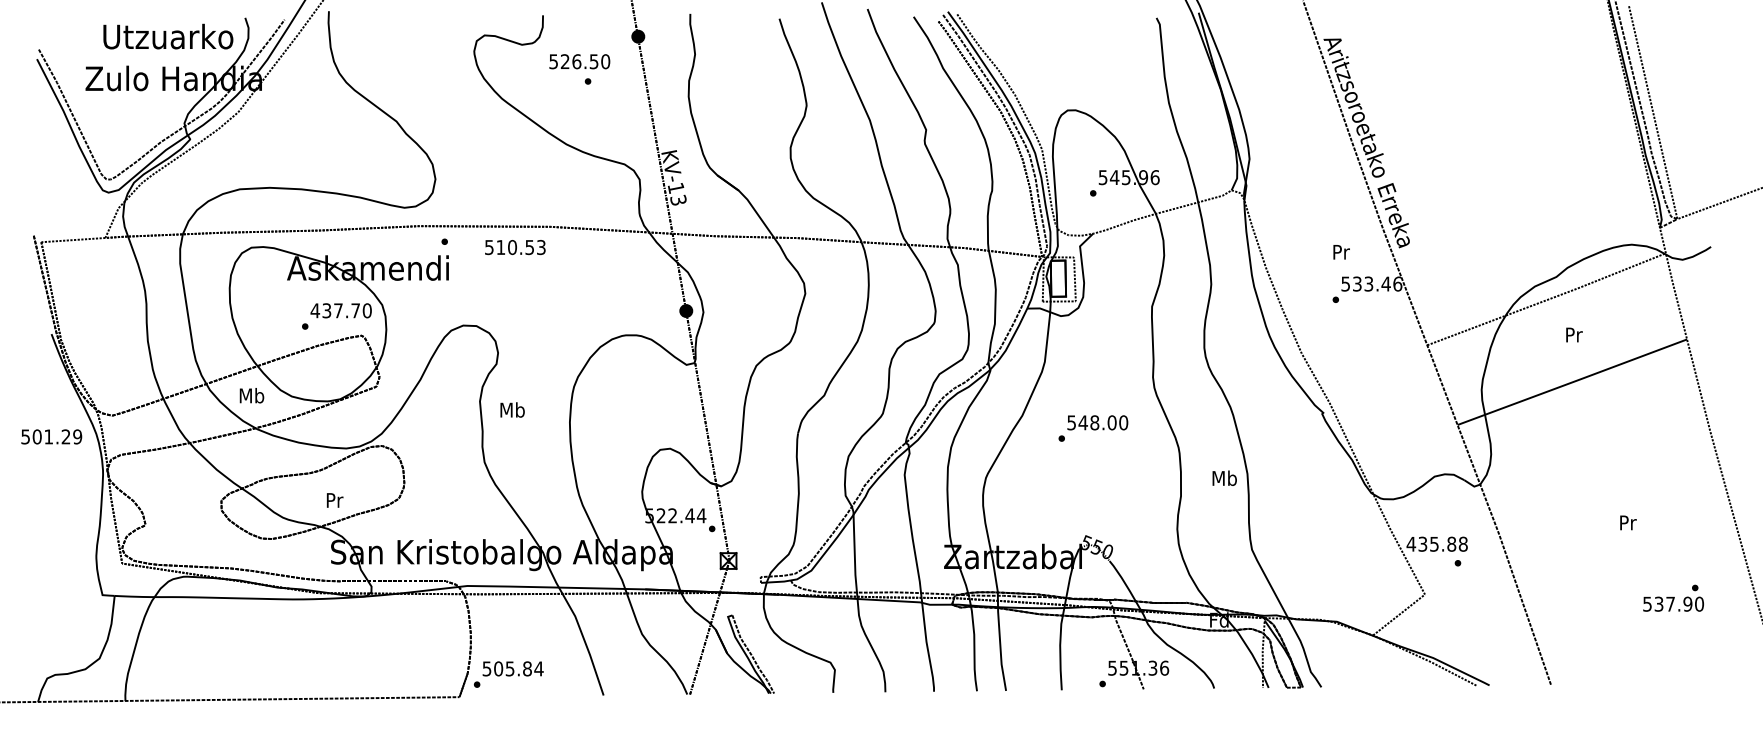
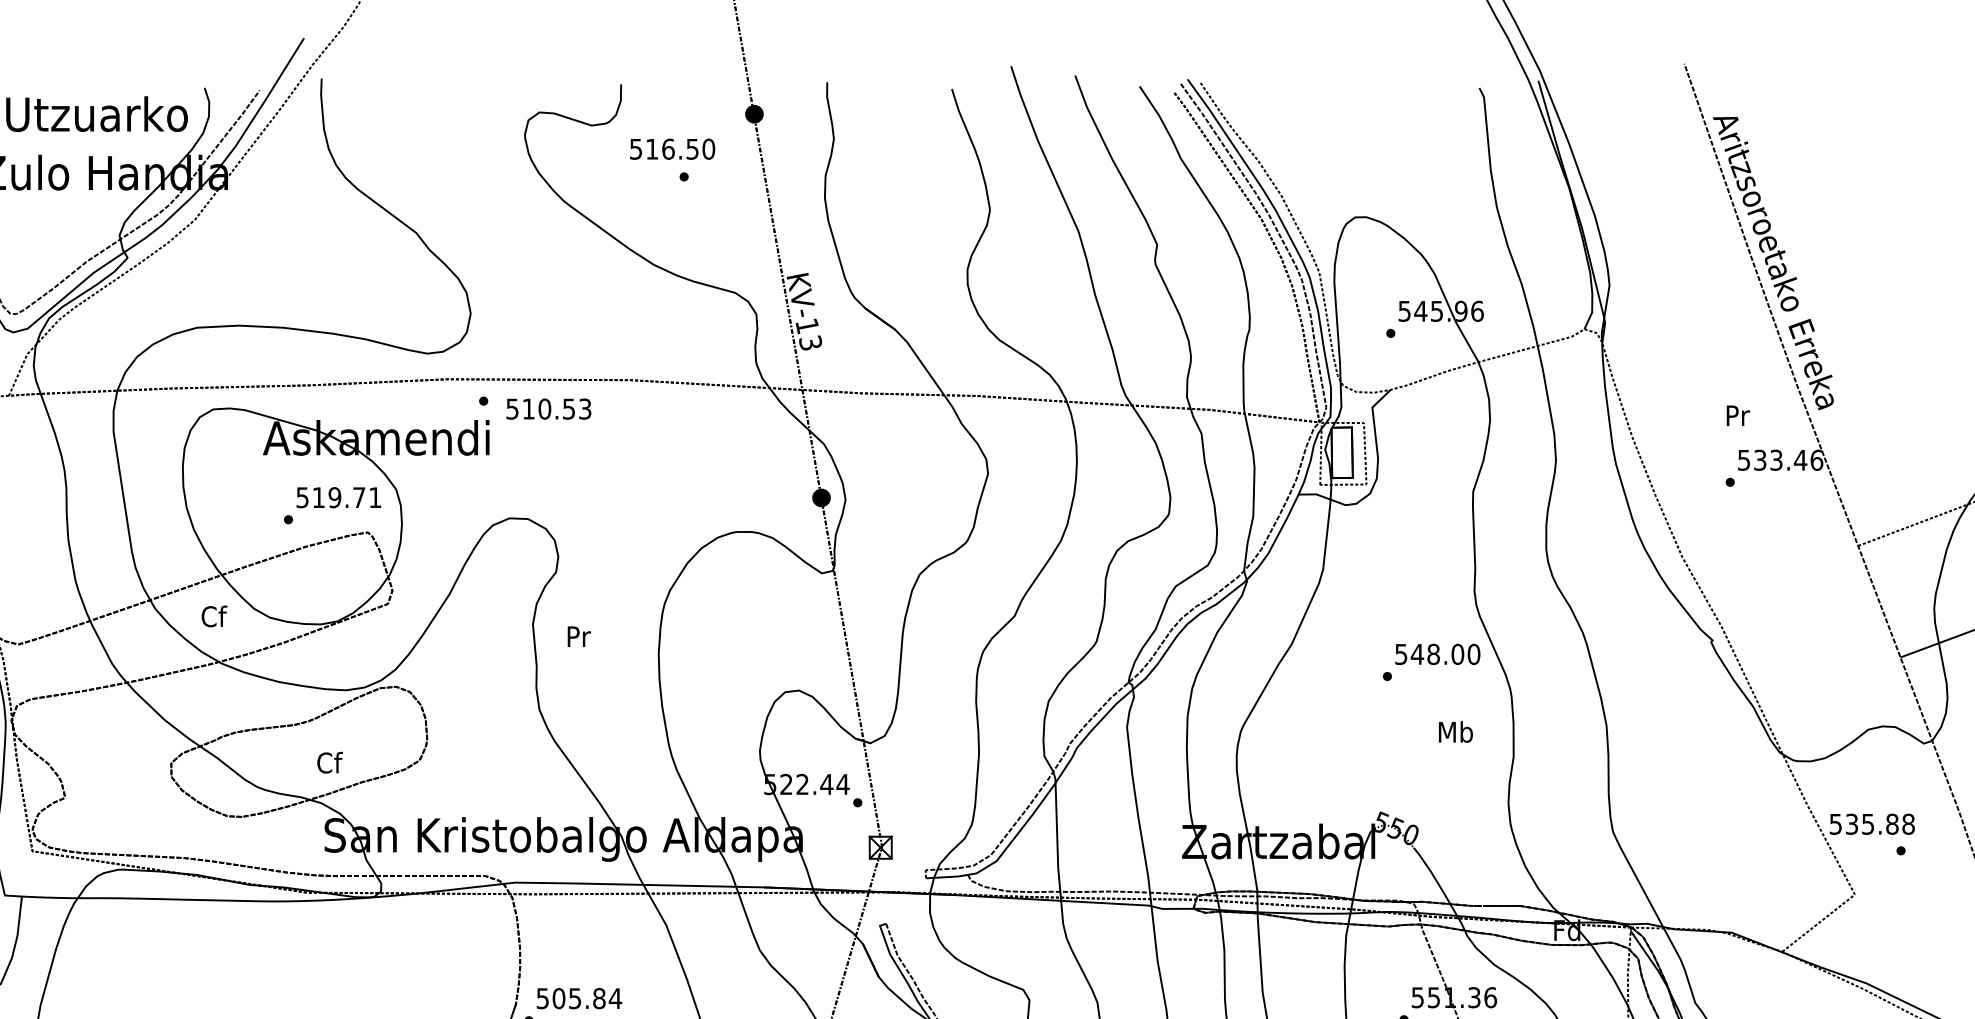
text: (564, 61) -> (651, 148), 526.50 -> 516.50
text: (515, 247) -> (549, 409), moved
text: (340, 310) -> (337, 497), 437.70 -> 519.71
text: (251, 395) -> (213, 616), Mb -> Cf
text: (512, 409) -> (578, 635), Mb -> Pr
text: (1093, 428) -> (1431, 662), moved
text: (1224, 477) -> (1455, 730), moved
text: (334, 499) -> (329, 761), Pr -> Cf
text: (1411, 544) -> (1836, 824), 435.88 -> 535.88

